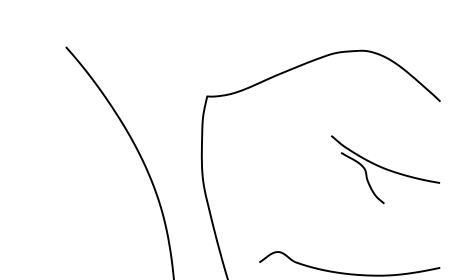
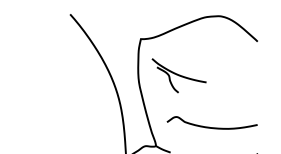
part: (384, 169) -> (178, 75), moved

